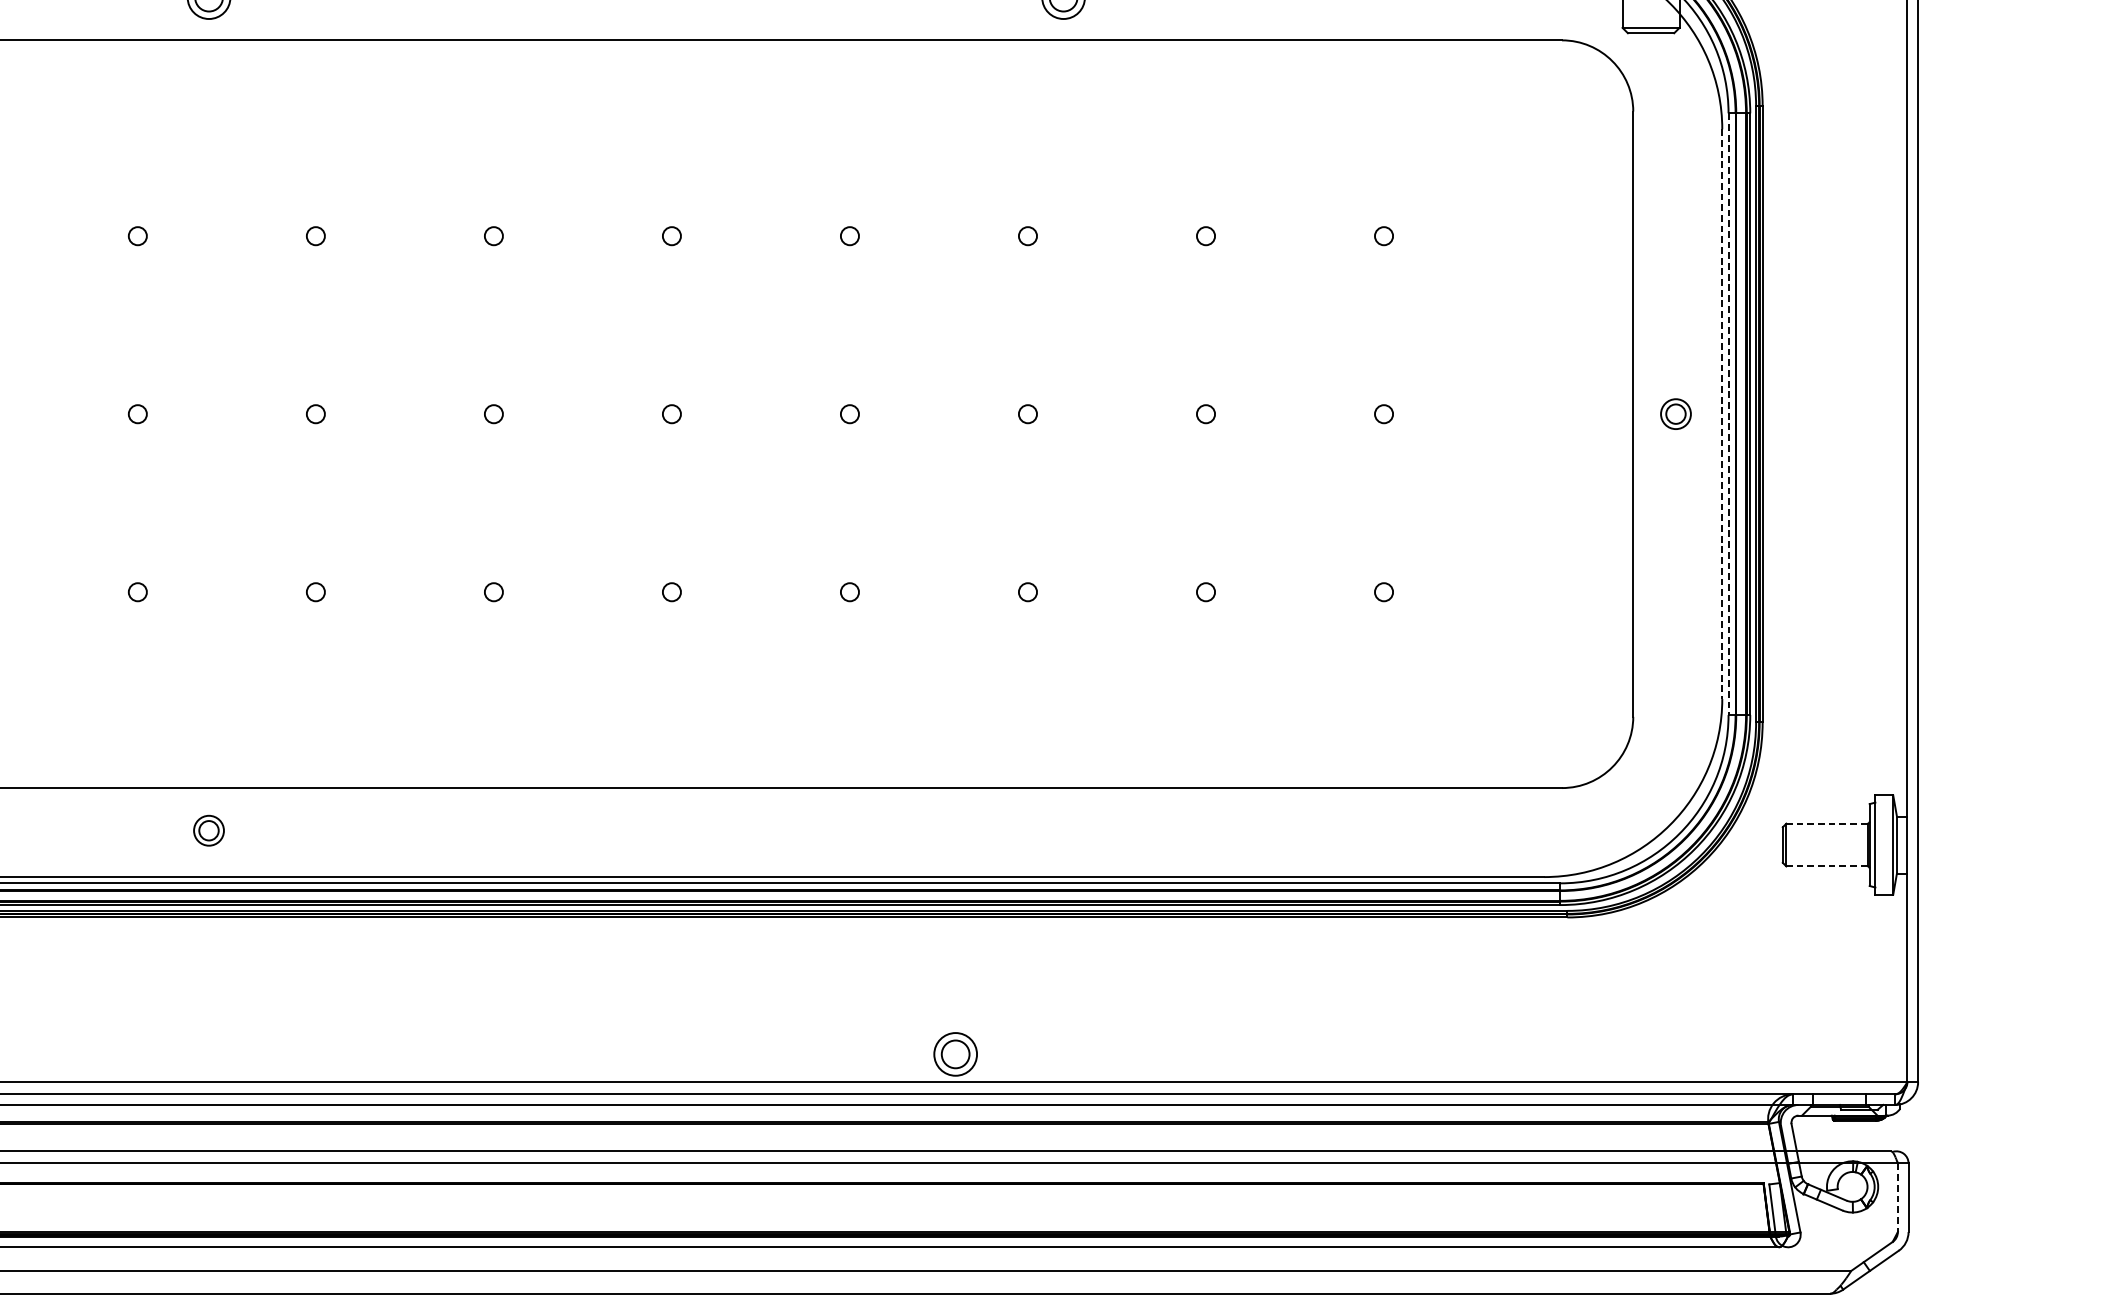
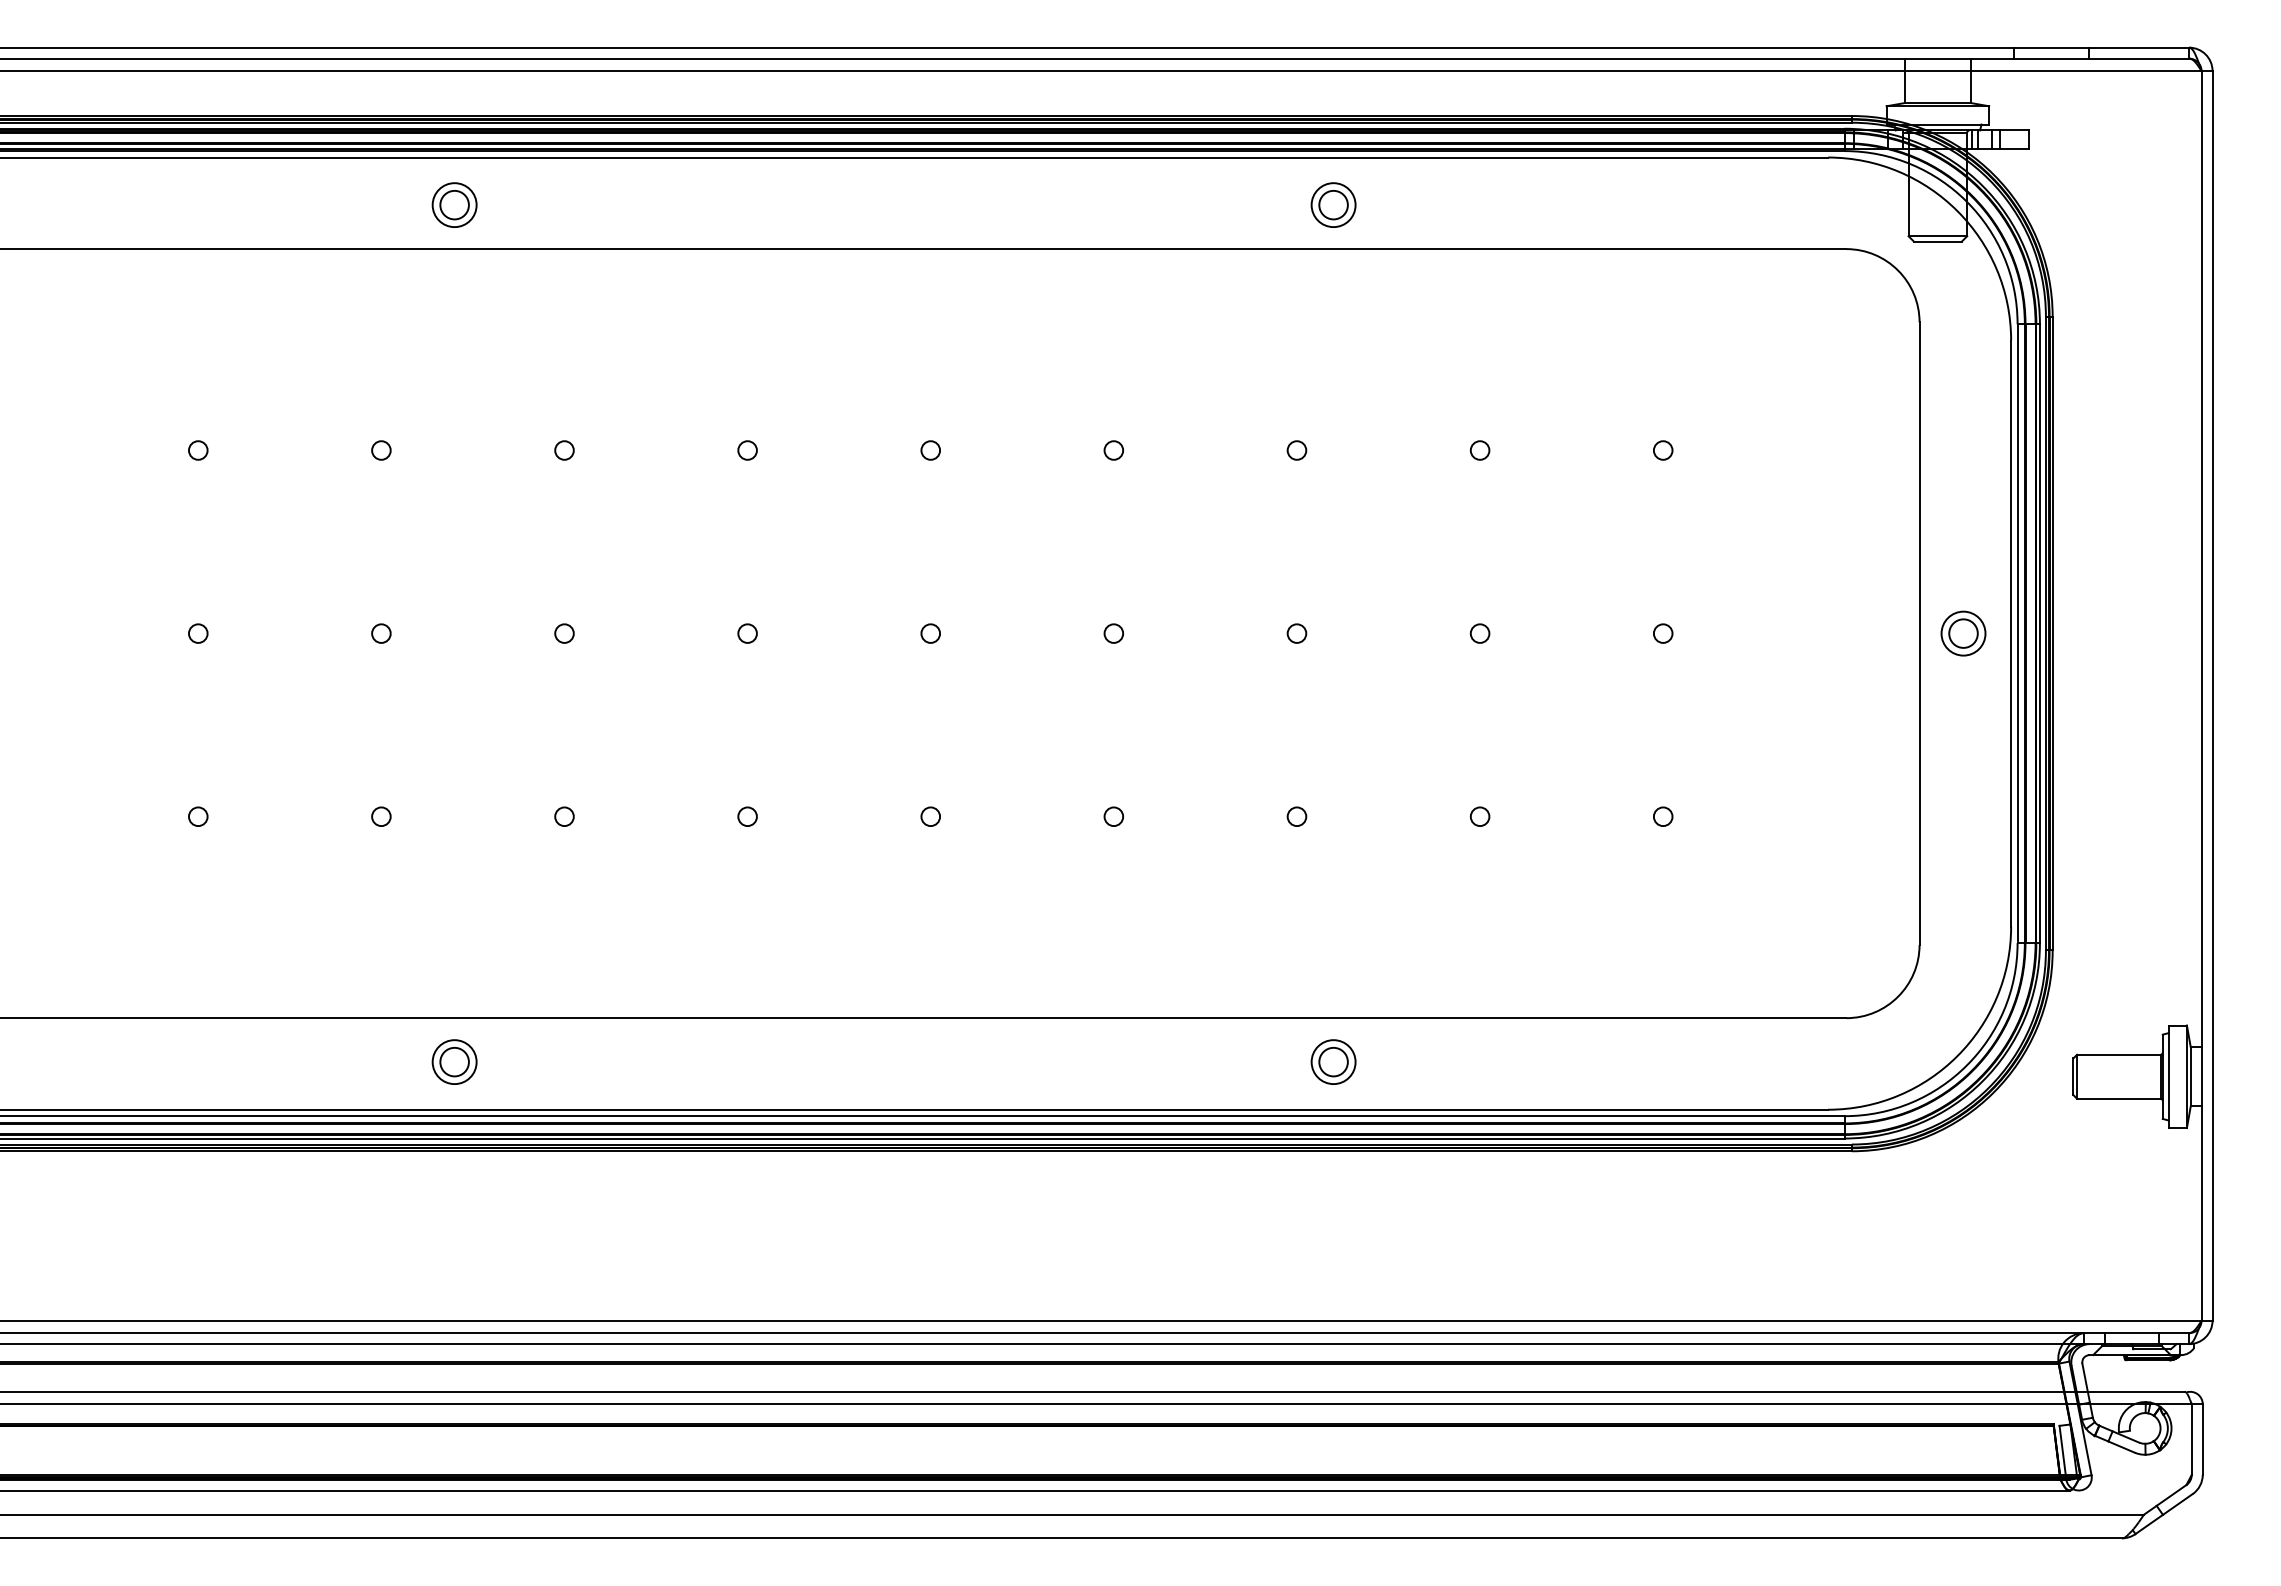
part: (1675, 414) -> (1963, 633), size x1.43
line: (1722, 414) -> (2011, 633), dashed -> solid
line: (1728, 415) -> (2017, 634), dashed -> solid
line: (1826, 823) -> (2118, 1054), dashed -> solid
part: (208, 830) -> (454, 1061), size x1.43
line: (1826, 866) -> (2118, 1098), dashed -> solid
part: (955, 1053) -> (1333, 1061), moved
line: (1897, 1198) -> (2191, 1440), dashed -> solid

